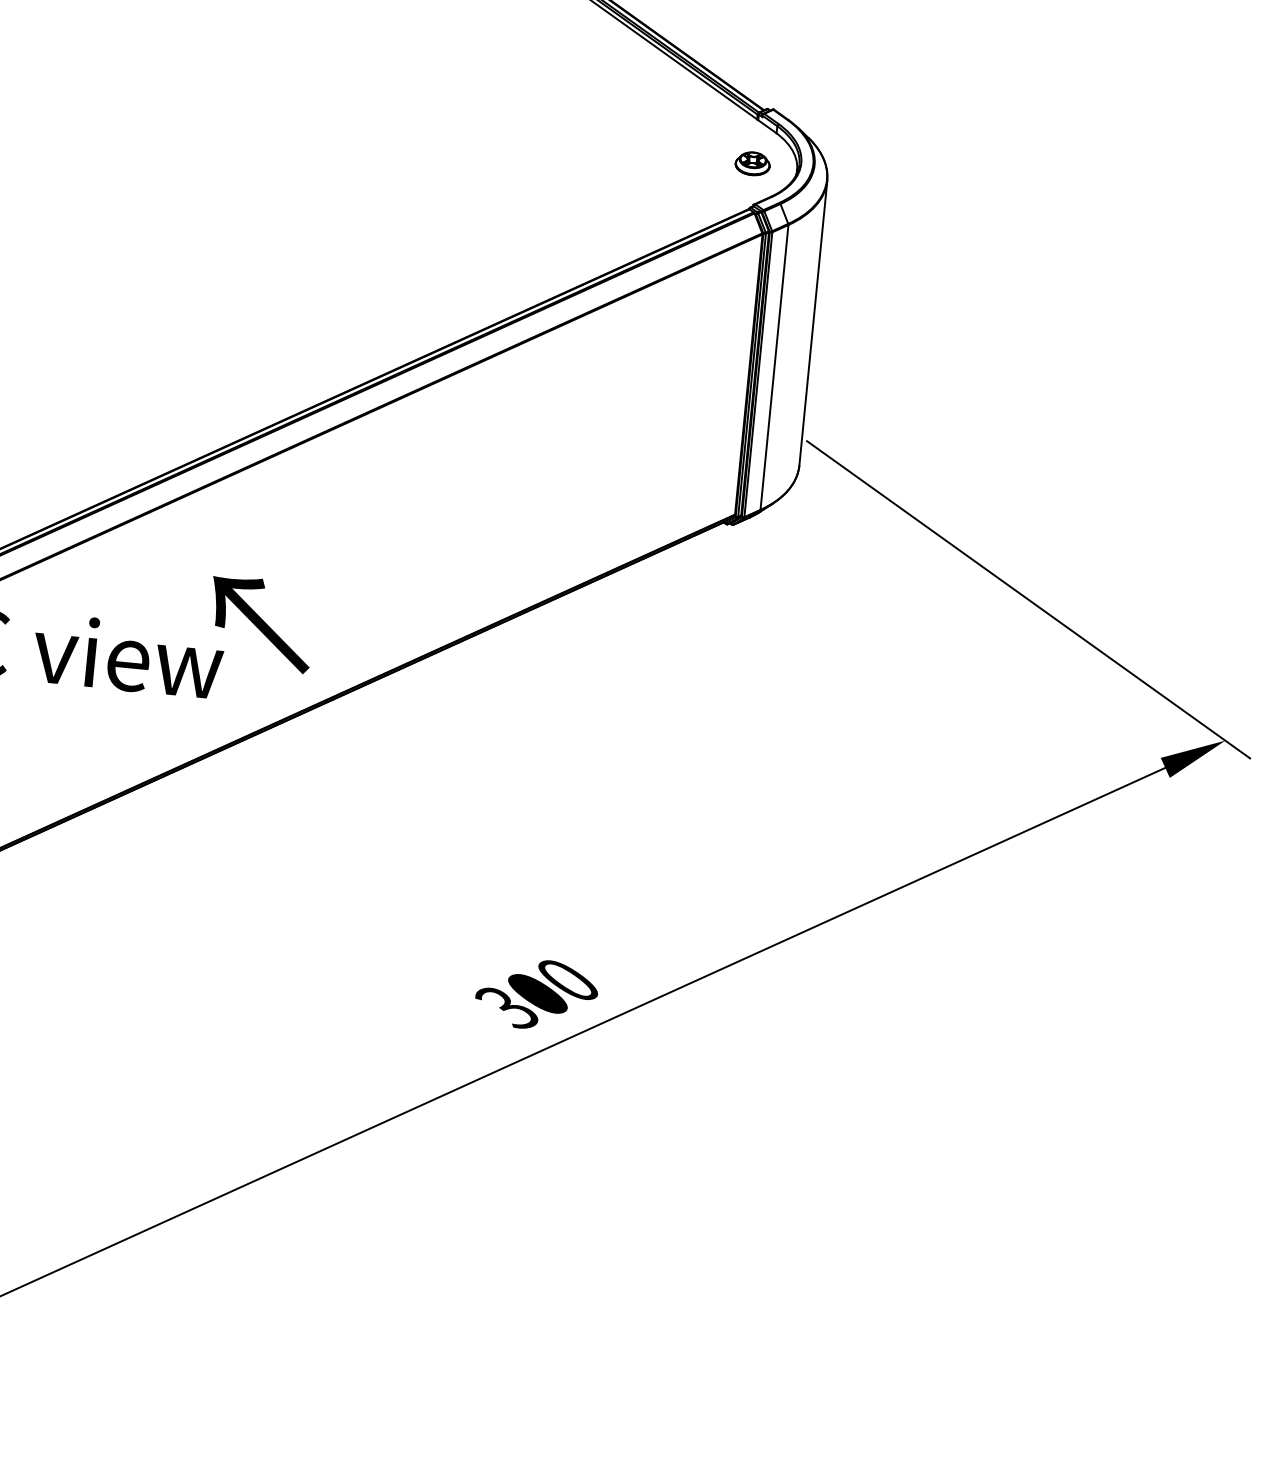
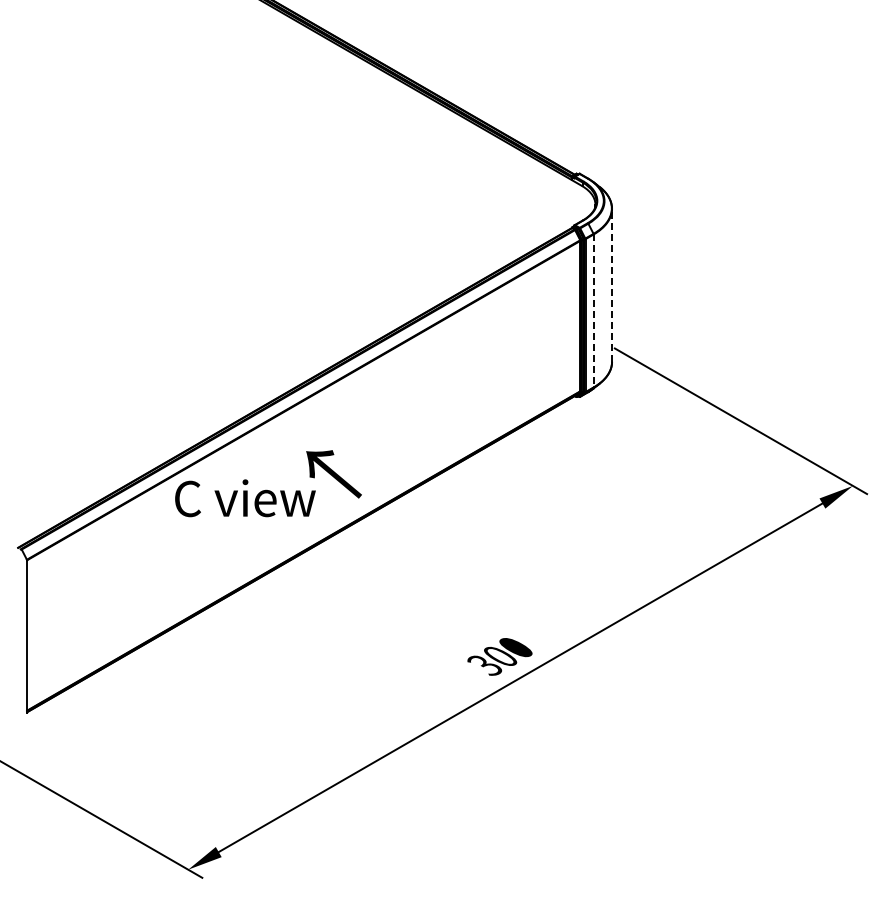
part: (752, 163) -> (571, 203), removed
line: (814, 321) -> (612, 284), solid -> dashed
line: (773, 368) -> (593, 311), solid -> dashed

